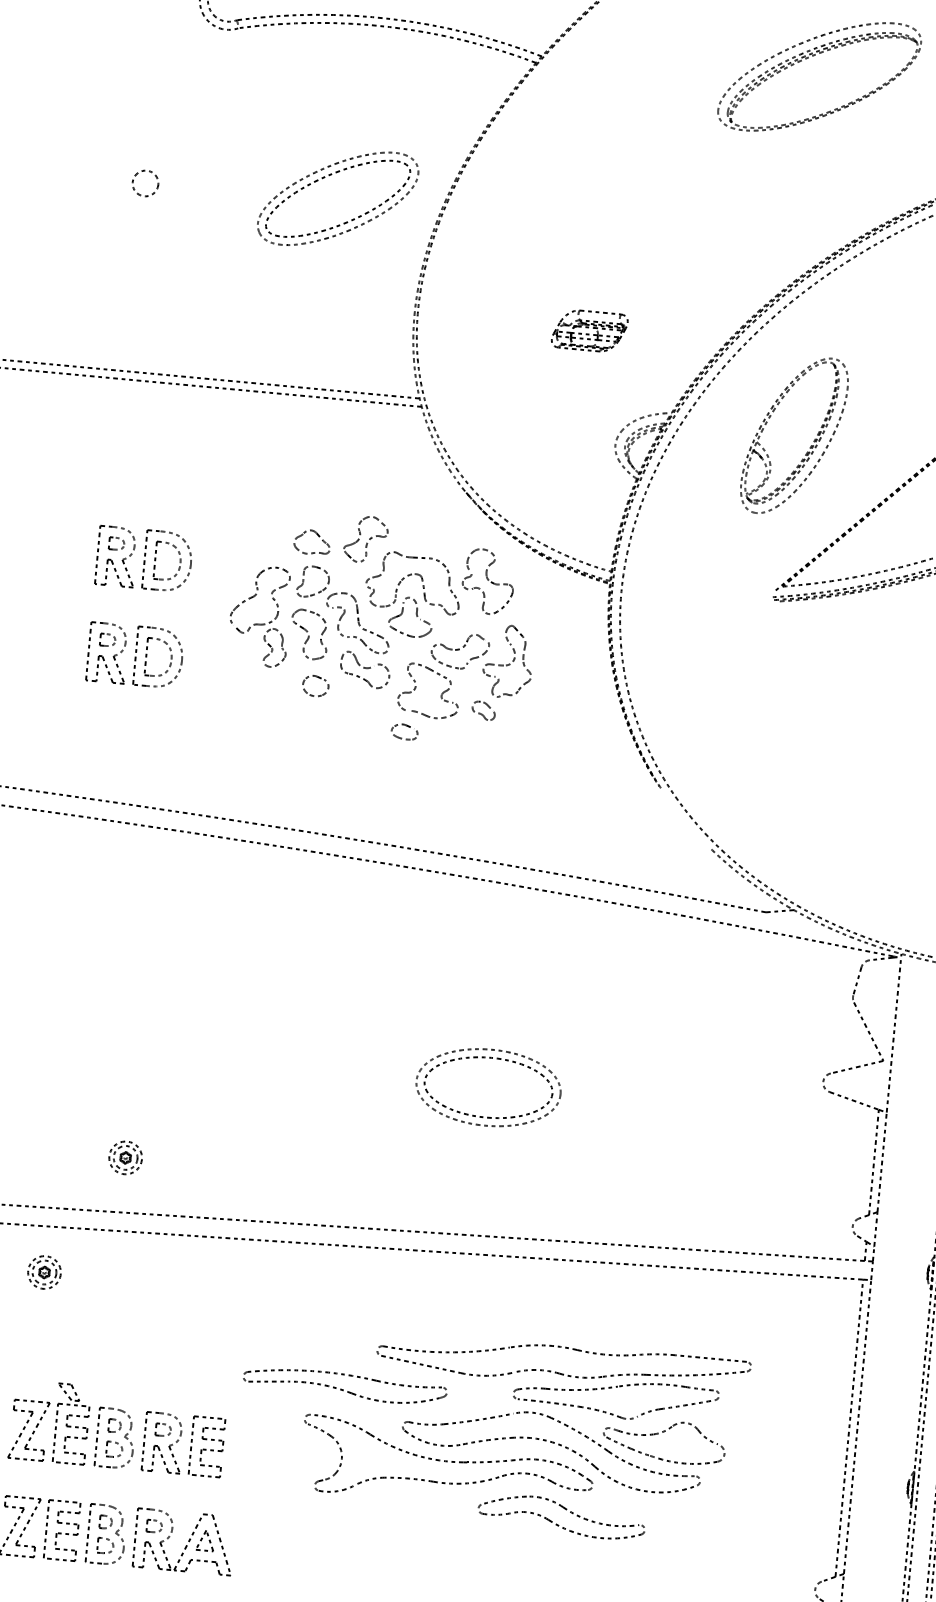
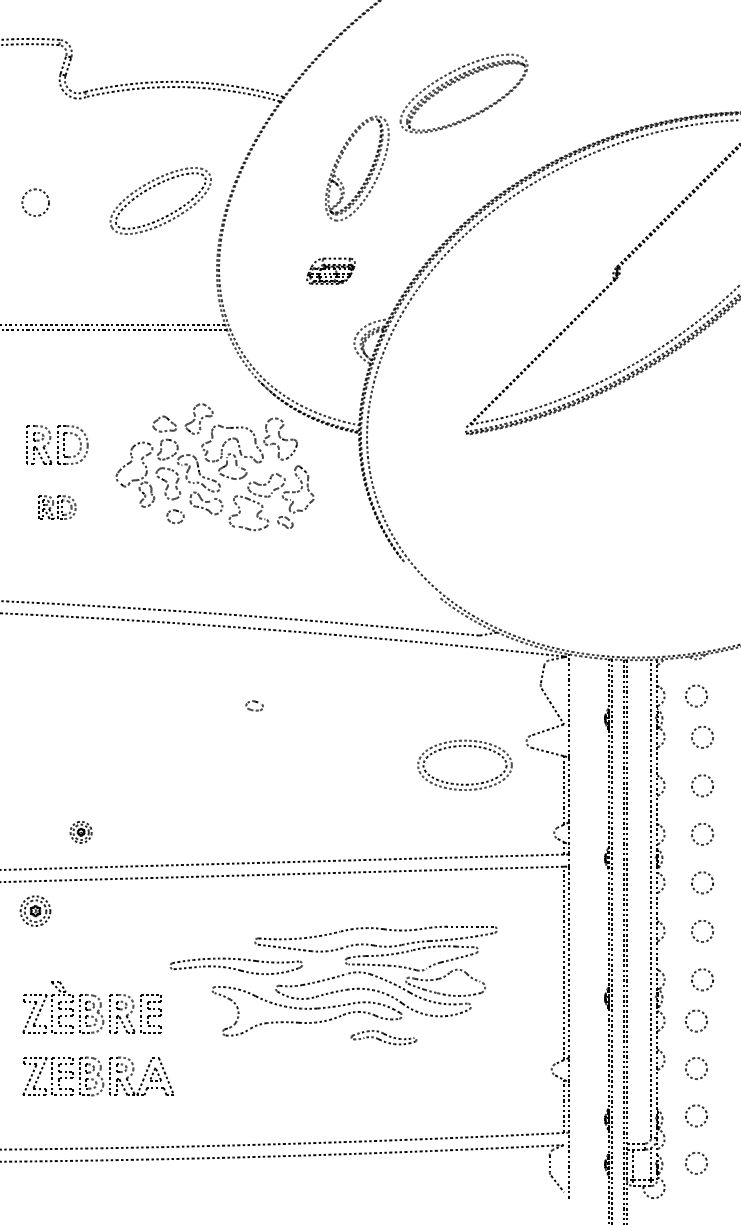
circle: (145, 183) -> (35, 202), size x1.6
part: (809, 446) -> (367, 174), moved
part: (135, 655) -> (57, 507), size x0.6
part: (404, 731) -> (254, 705), moved
part: (490, 1058) -> (464, 746), moved
part: (44, 1271) -> (35, 910), size x1.4
part: (561, 1516) -> (383, 1037), size x0.6

